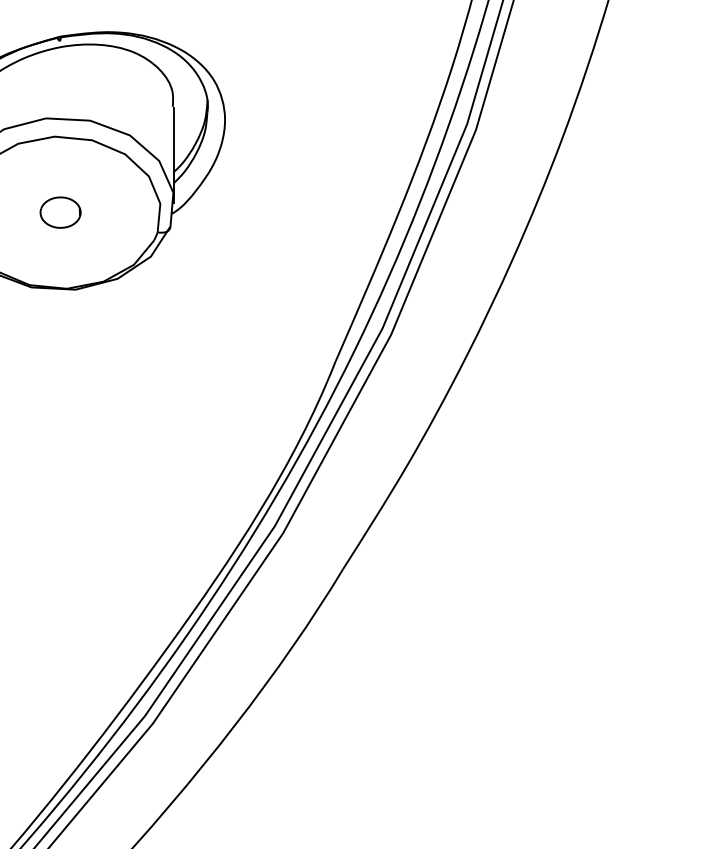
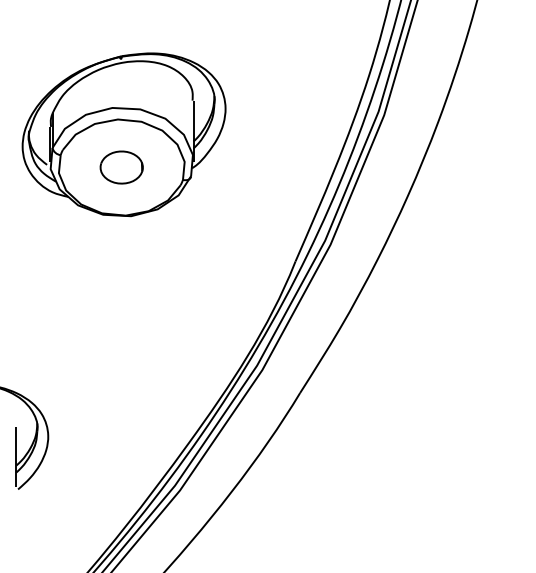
part: (60, 212) -> (121, 167), size x1.67

